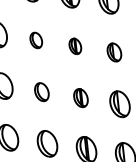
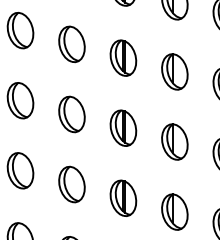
part: (35, 40) -> (71, 44), size x1.67
part: (75, 45) -> (123, 57), size x1.67
part: (114, 52) -> (174, 71), size x1.43
part: (41, 92) -> (71, 114), size x1.43
part: (80, 97) -> (123, 127), size x1.43

